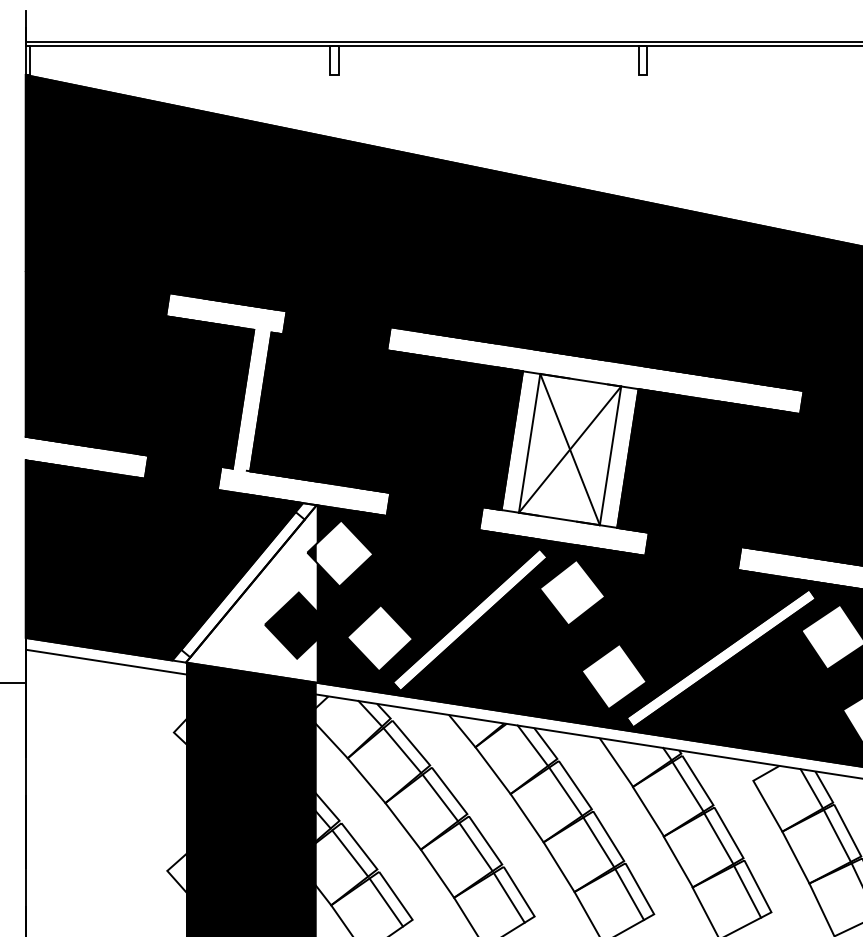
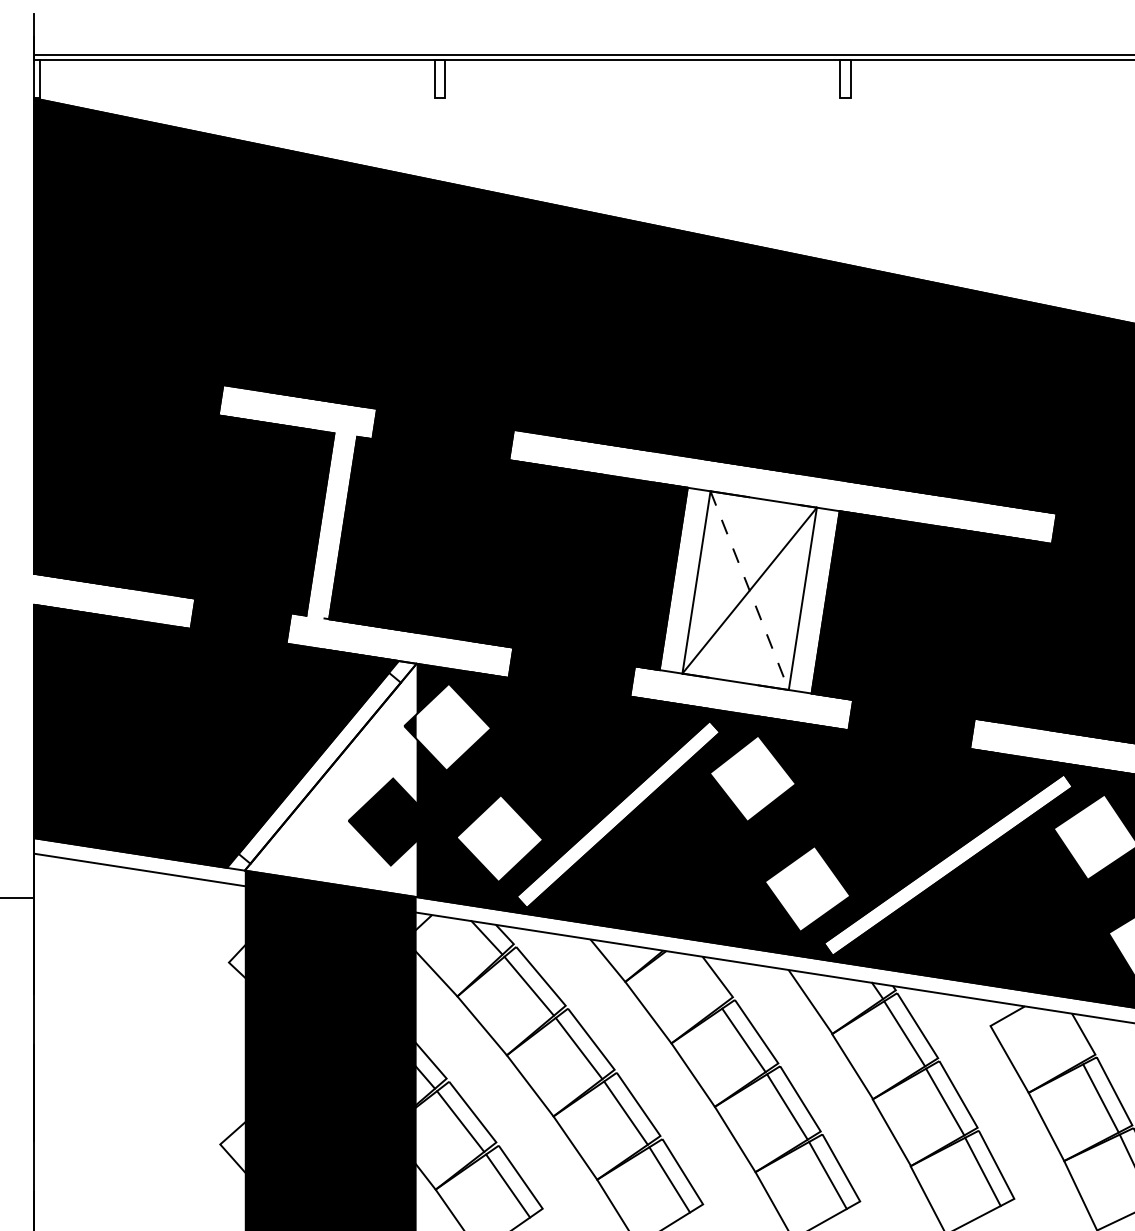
line: (569, 449) -> (749, 590), solid -> dashed
line: (532, 745) -> (700, 979), removed
line: (811, 788) -> (1067, 1036), removed

